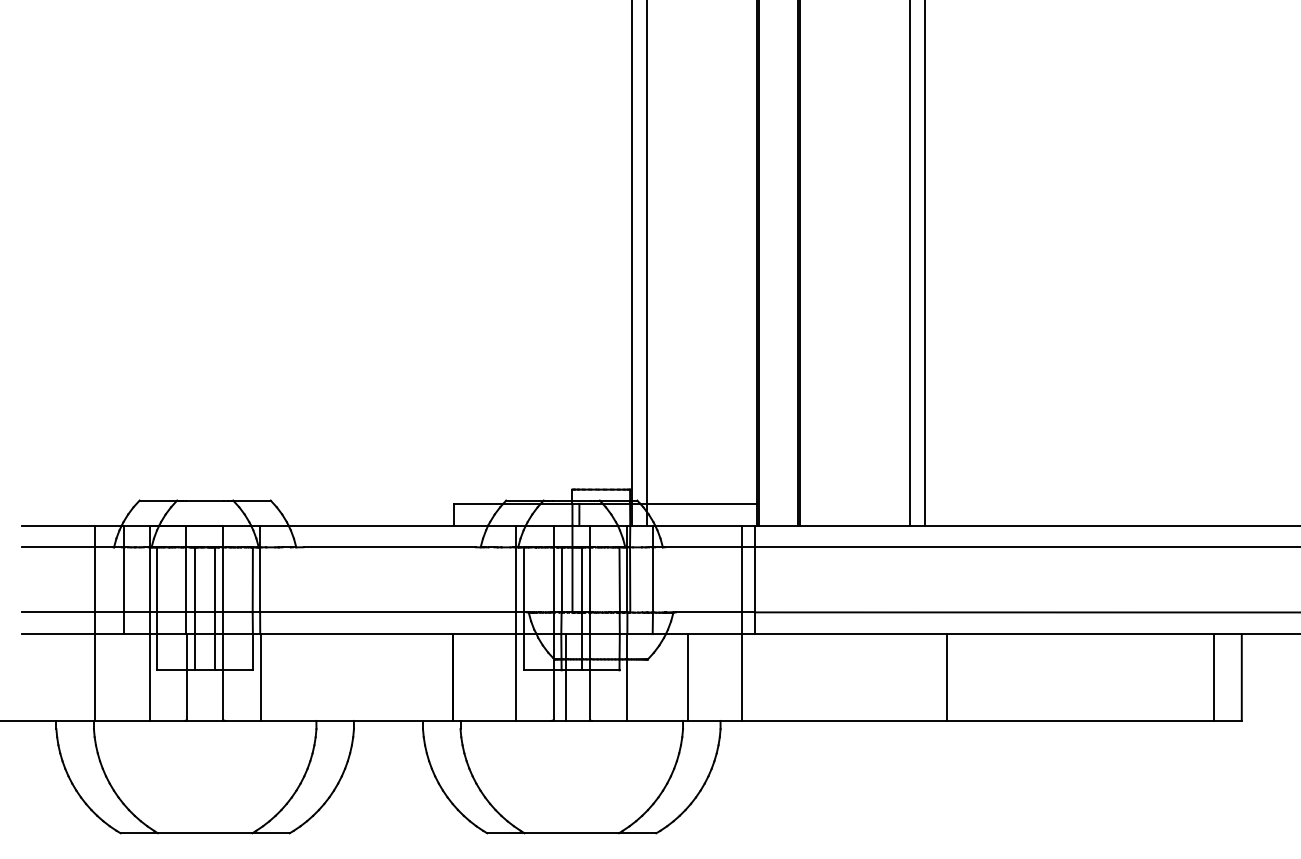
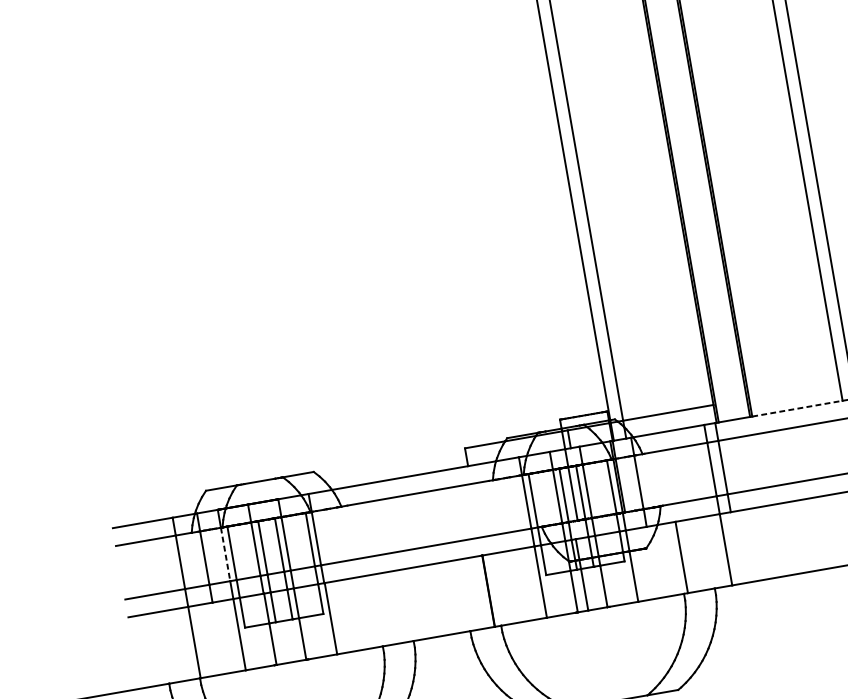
line: (855, 525) -> (797, 408), solid -> dashed
line: (149, 579) -> (225, 554), solid -> dashed

